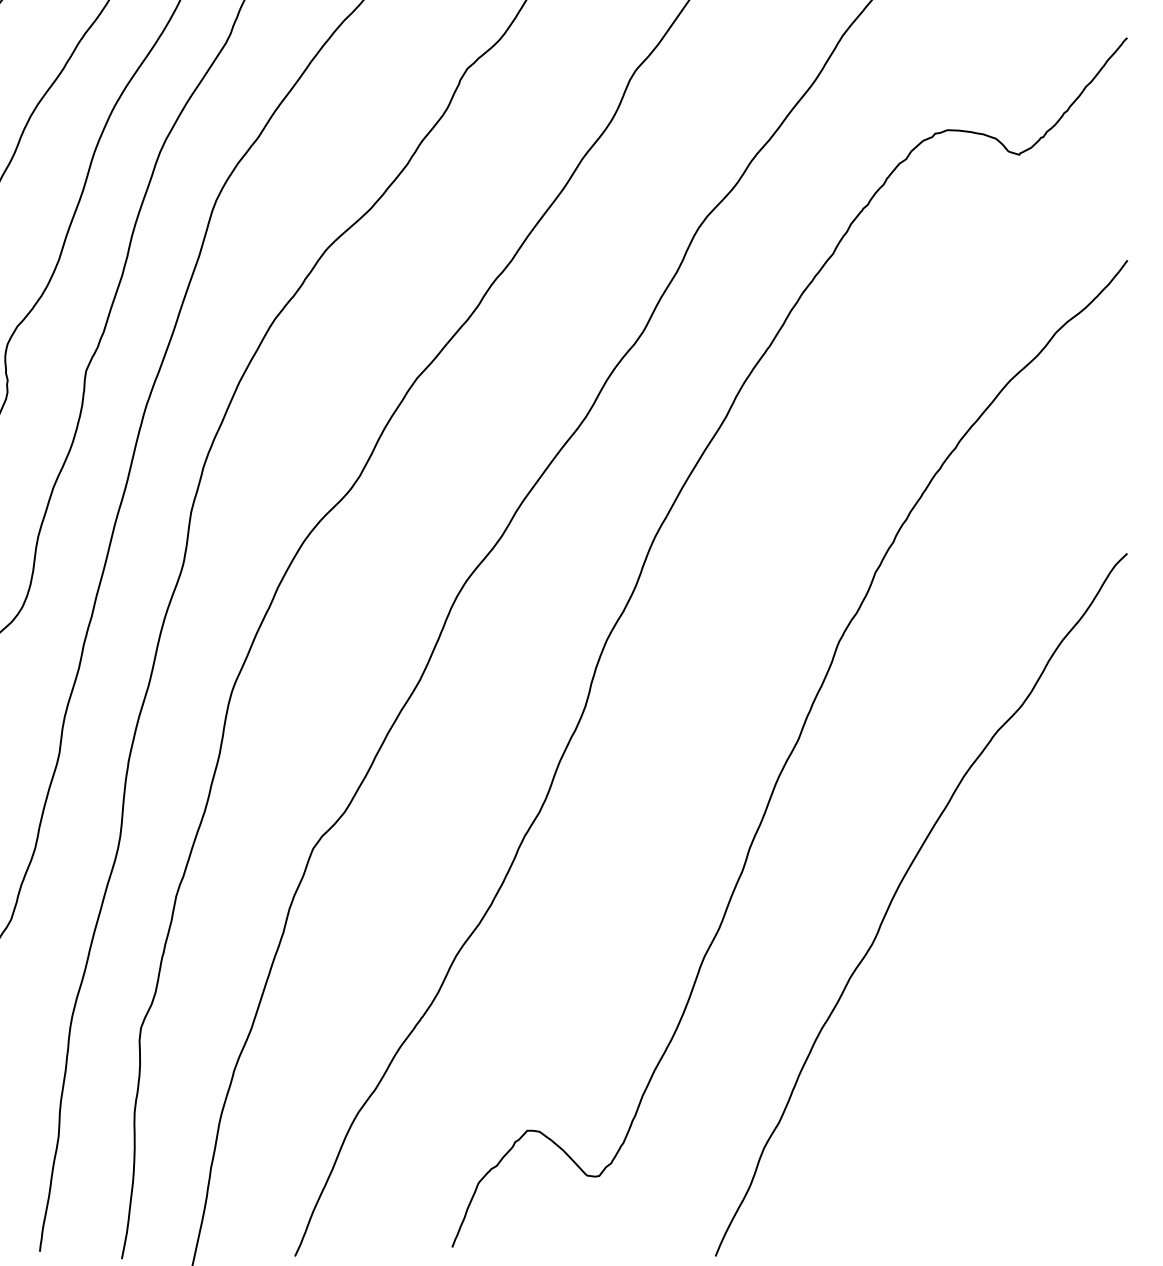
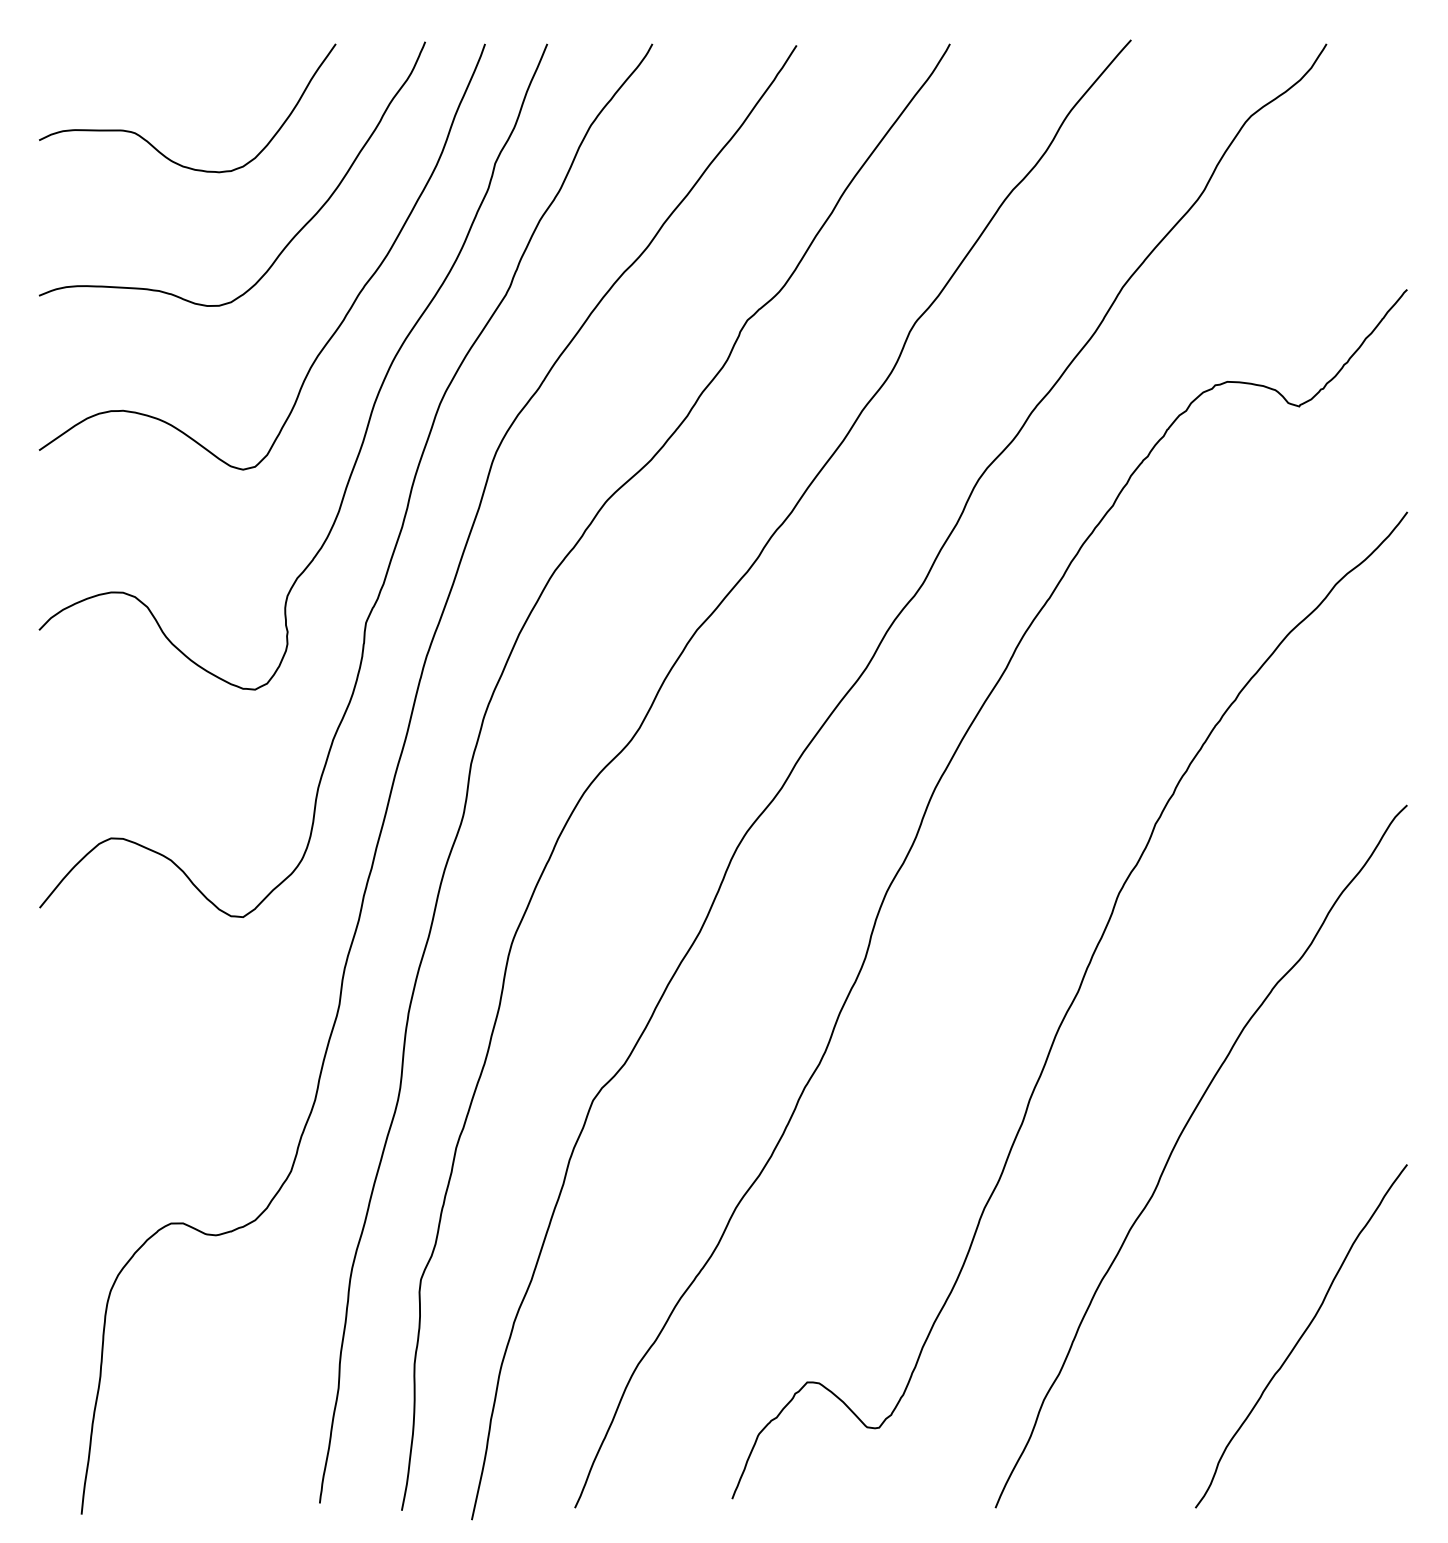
curve: (1021, 1084) -> (1301, 1336), added

